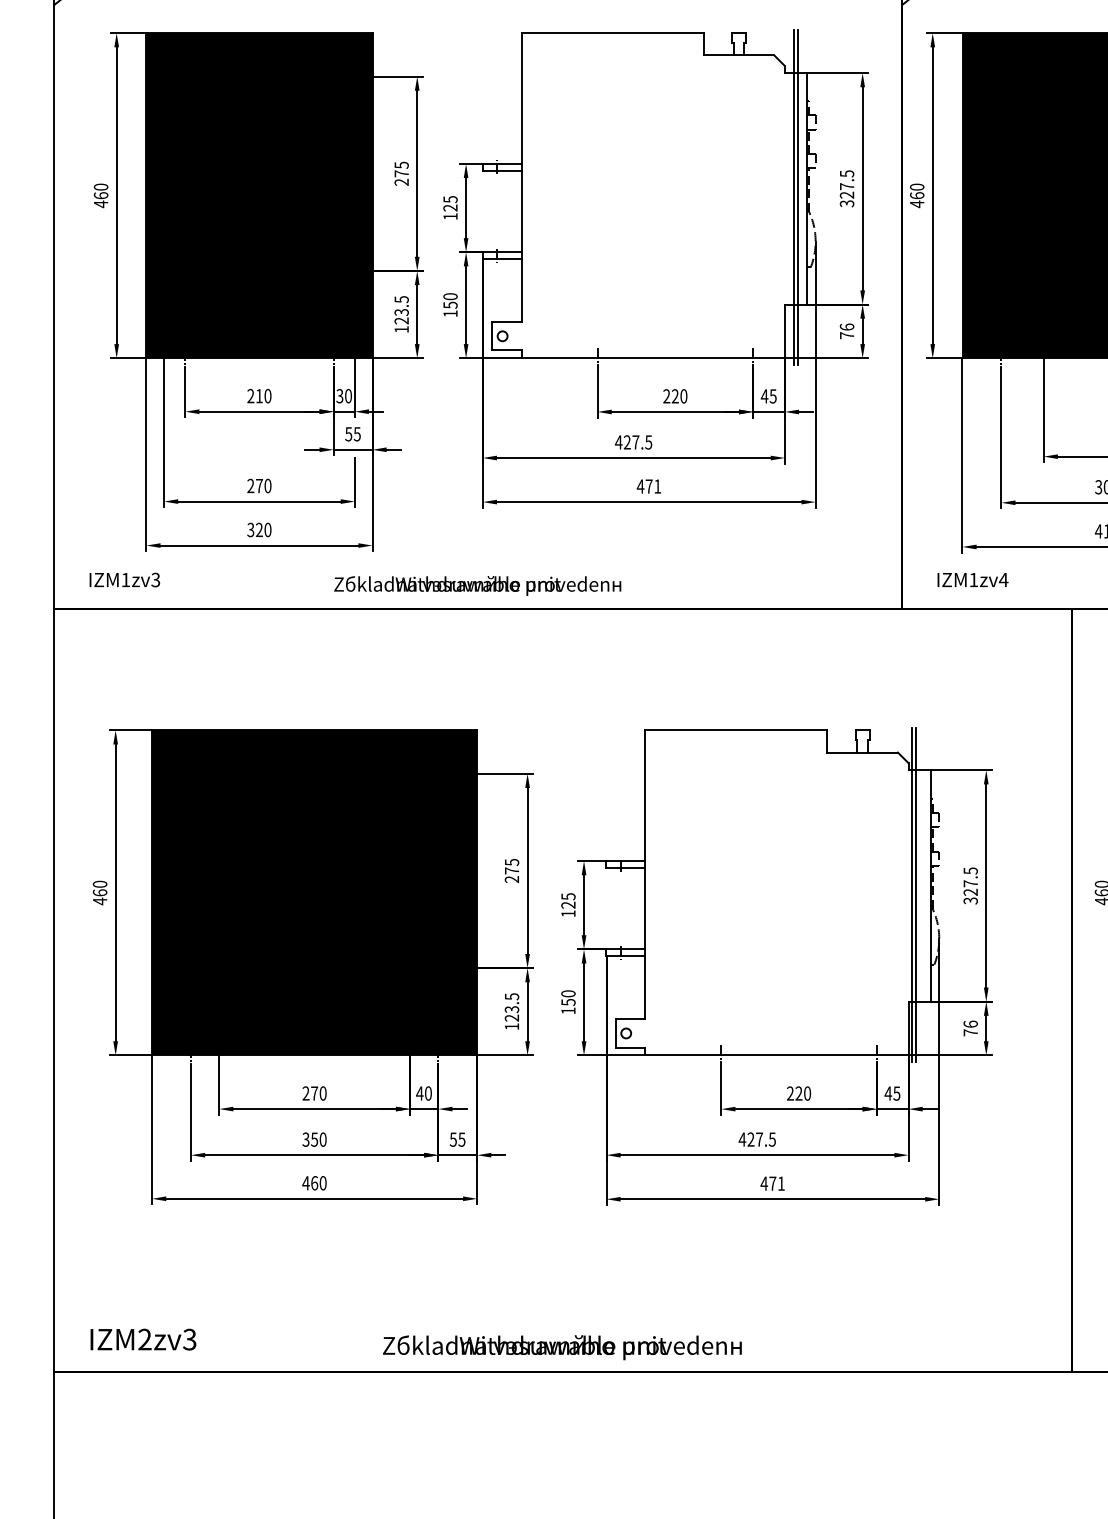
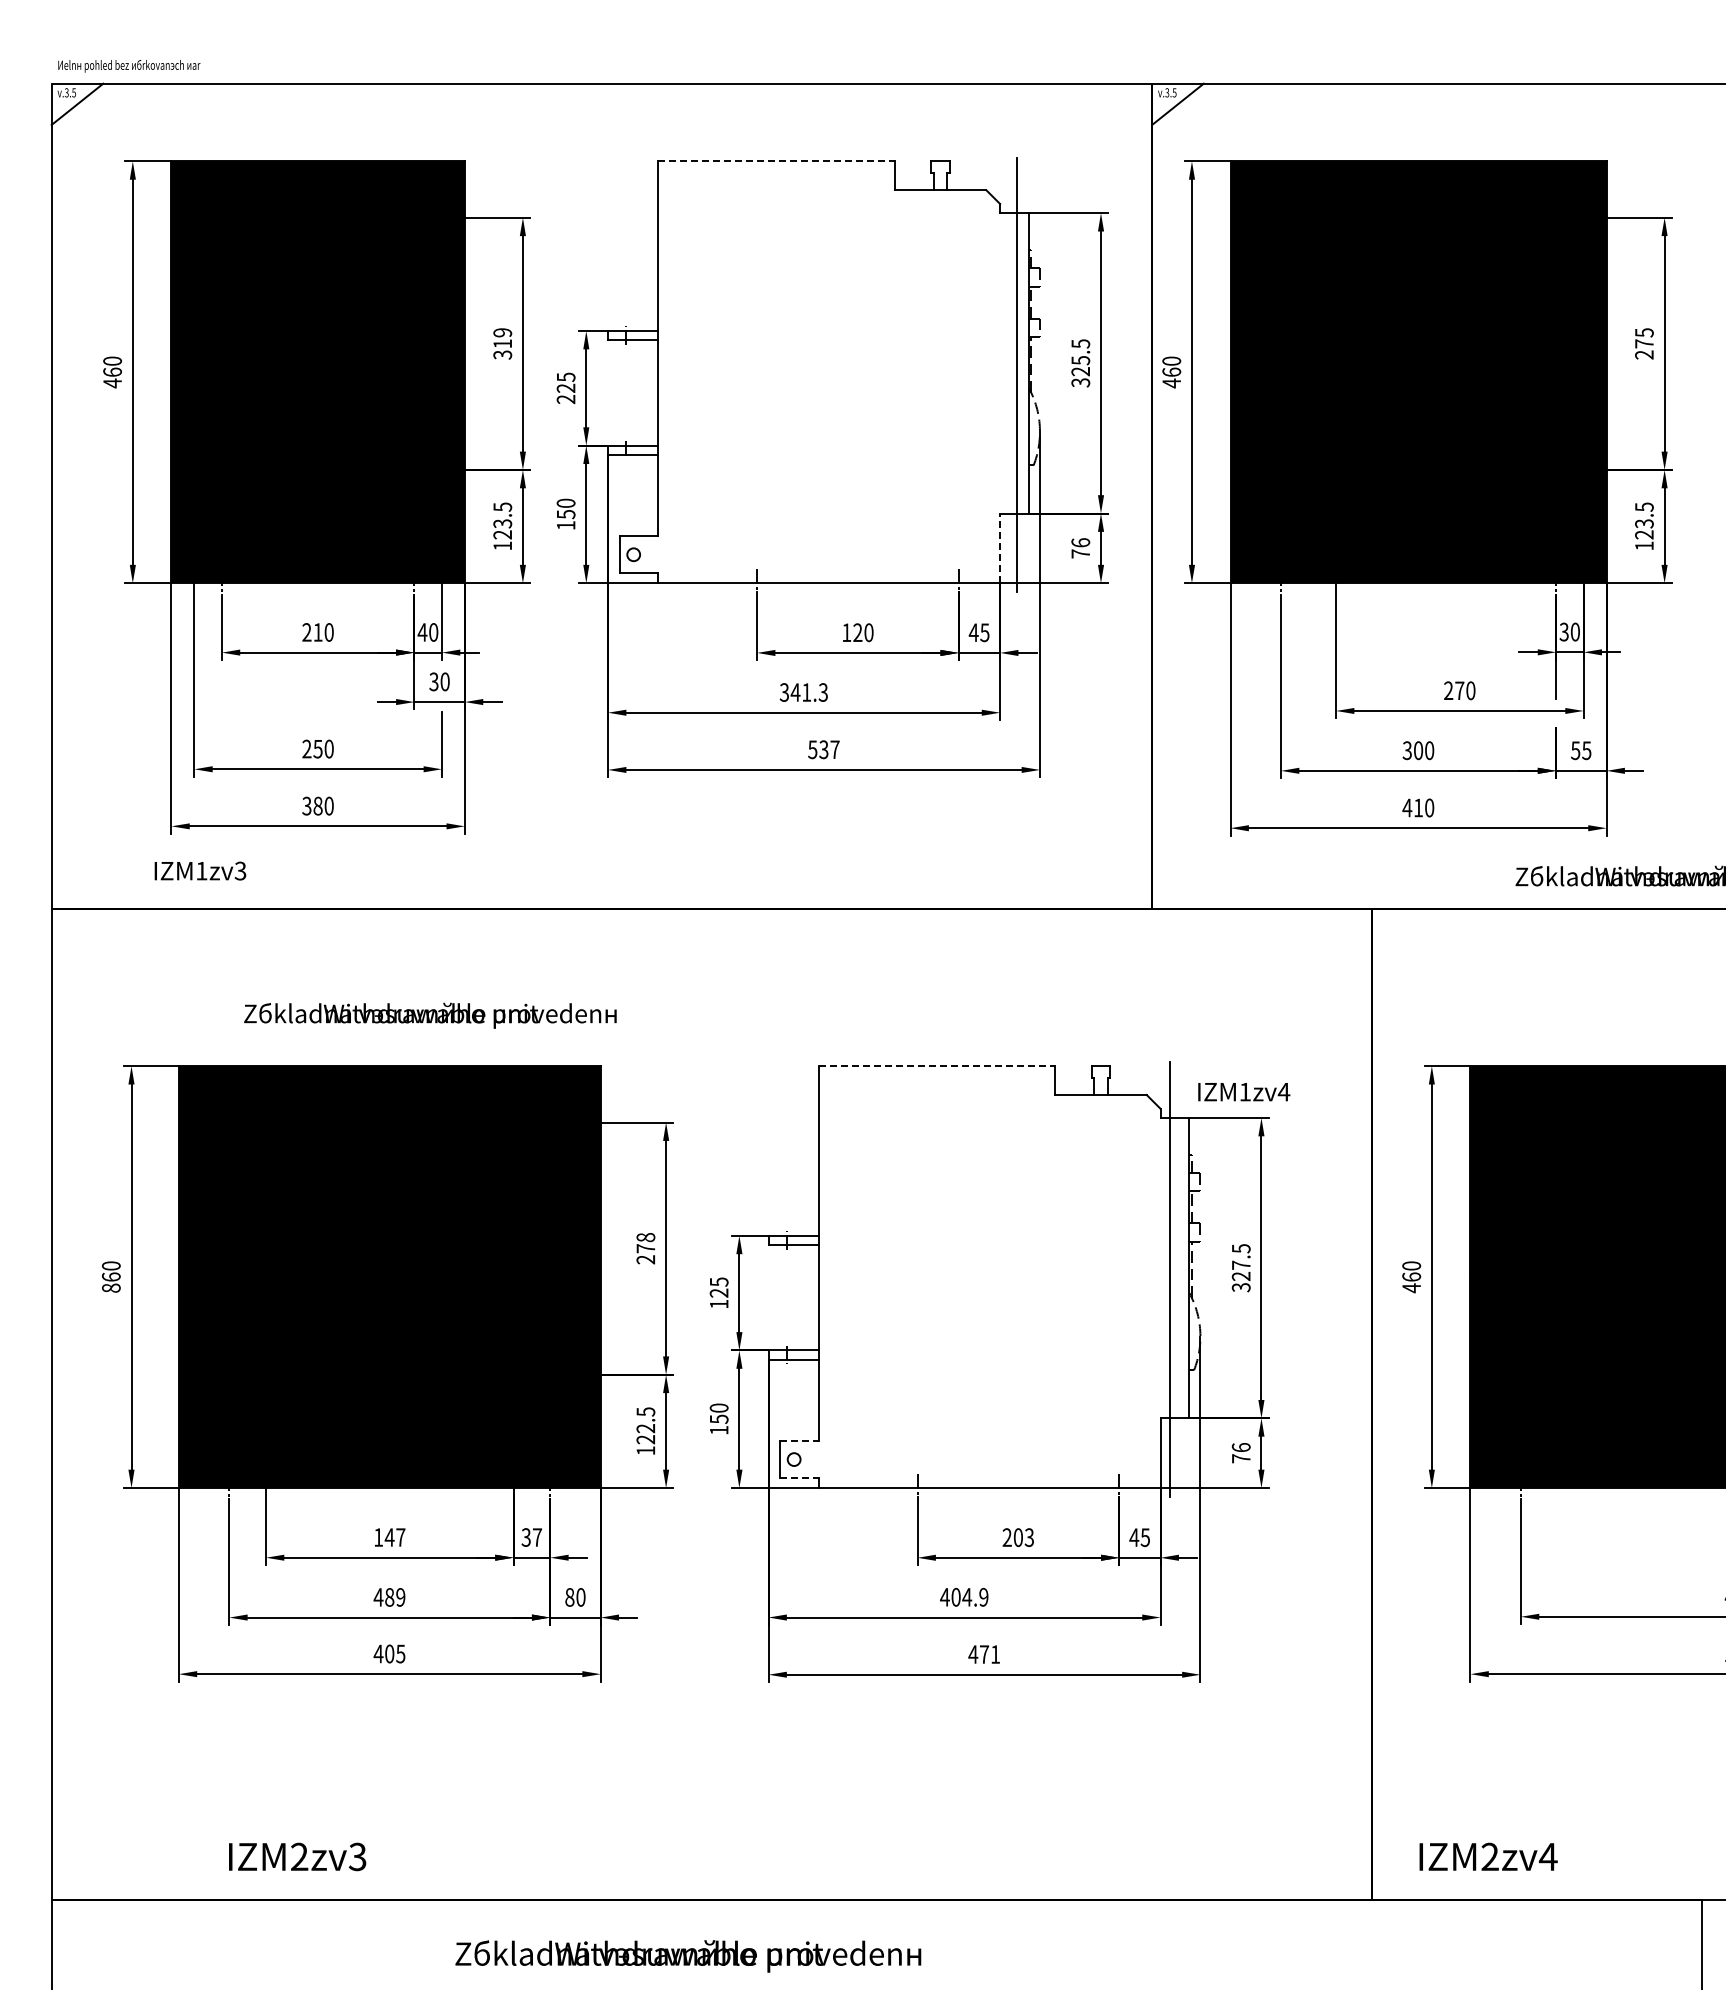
line: (613, 33) -> (777, 161), solid -> dashed
text: (401, 173) -> (502, 343), 275 -> 319
text: (846, 186) -> (1080, 360), 327.5 -> 325.5
line: (794, 197) -> (1012, 374), removed
text: (450, 216) -> (565, 399), 125 -> 225
line: (785, 331) -> (1000, 548), solid -> dashed
text: (339, 396) -> (422, 632), 30 -> 40
text: (666, 396) -> (846, 632), 220 -> 120
text: (352, 433) -> (439, 681), 55 -> 30
text: (633, 442) -> (803, 692), 427.5 -> 341.3
text: (258, 486) -> (317, 749), 270 -> 250
text: (648, 486) -> (823, 749), 471 -> 537
text: (258, 529) -> (317, 805), 320 -> 380
text: (124, 579) -> (200, 870), moved
text: (973, 580) -> (1244, 1092), moved
text: (477, 585) -> (430, 1015), moved
line: (736, 730) -> (937, 1066), solid -> dashed
text: (511, 862) -> (645, 1237), 275 -> 278
line: (912, 894) -> (1165, 1279), removed
text: (100, 901) -> (111, 1288), 460 -> 860
text: (512, 1009) -> (646, 1428), 123.5 -> 122.5
line: (631, 1019) -> (800, 1441), solid -> dashed
line: (631, 1047) -> (800, 1477), solid -> dashed
text: (314, 1093) -> (389, 1537), 270 -> 147
text: (423, 1093) -> (531, 1537), 40 -> 37
text: (802, 1093) -> (1023, 1537), 220 -> 203
text: (761, 1138) -> (969, 1596), 427.5 -> 404.9
text: (314, 1139) -> (389, 1597), 350 -> 489
text: (457, 1139) -> (575, 1597), 55 -> 80
text: (319, 1182) -> (395, 1653), 460 -> 405
text: (143, 1339) -> (297, 1856), moved
text: (562, 1347) -> (688, 1956), moved

